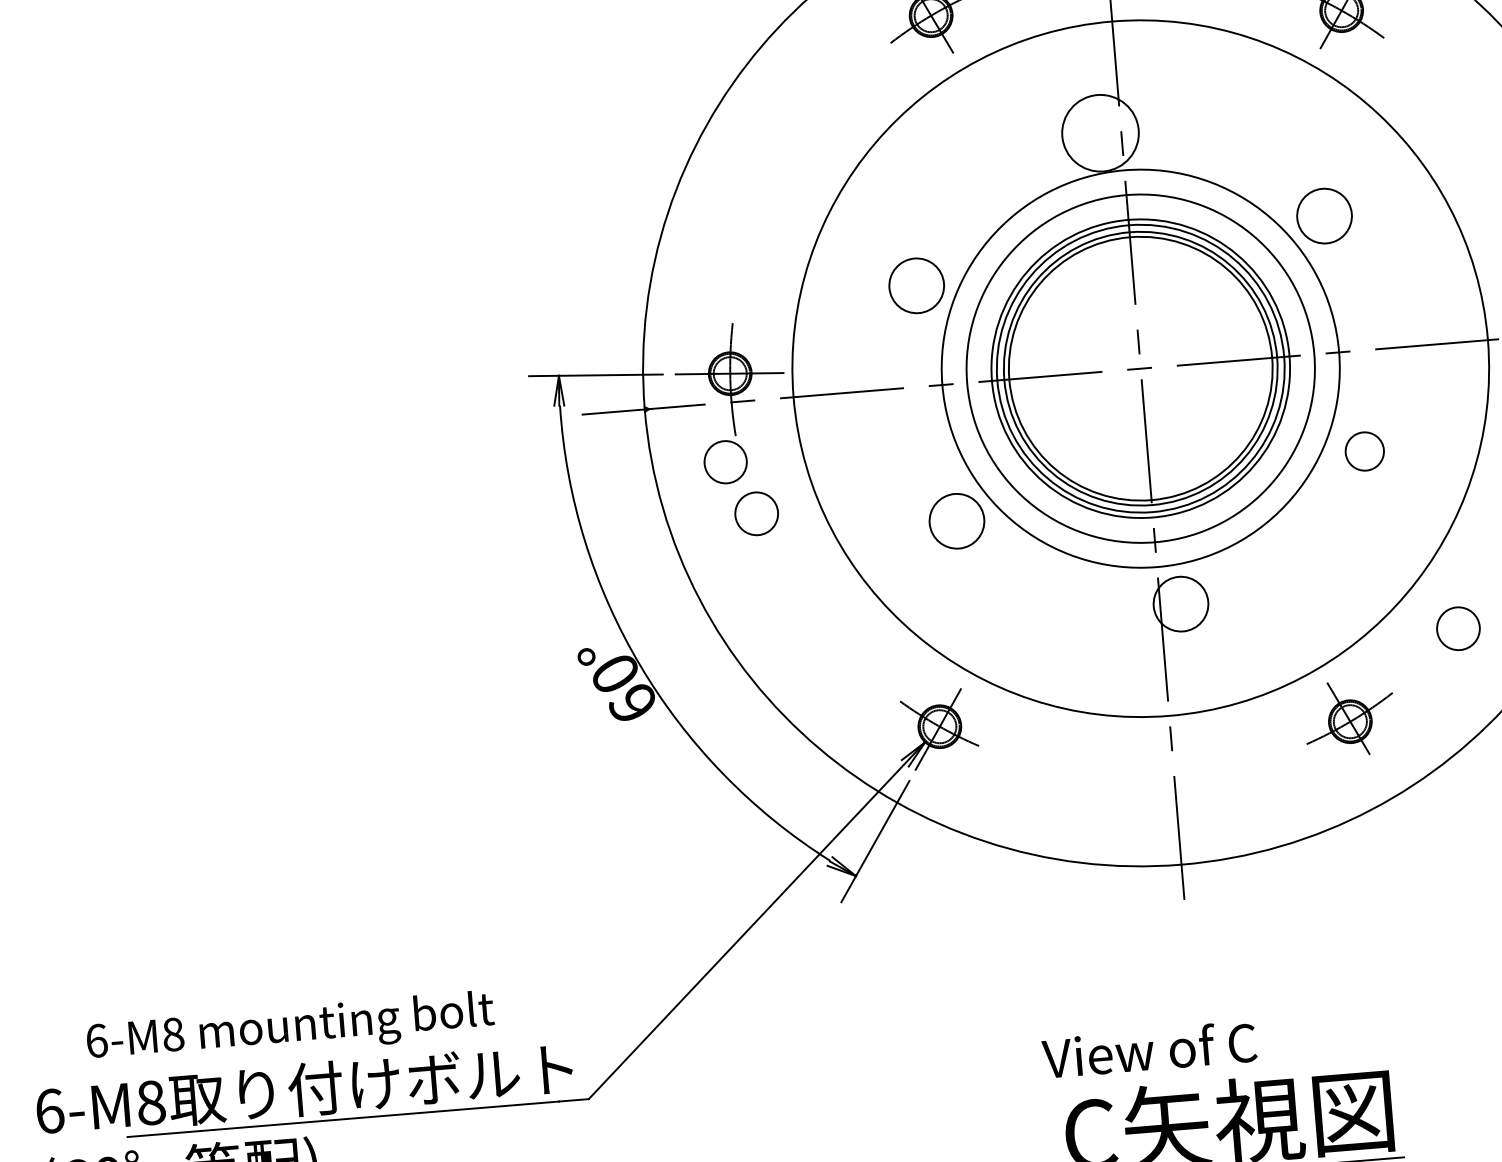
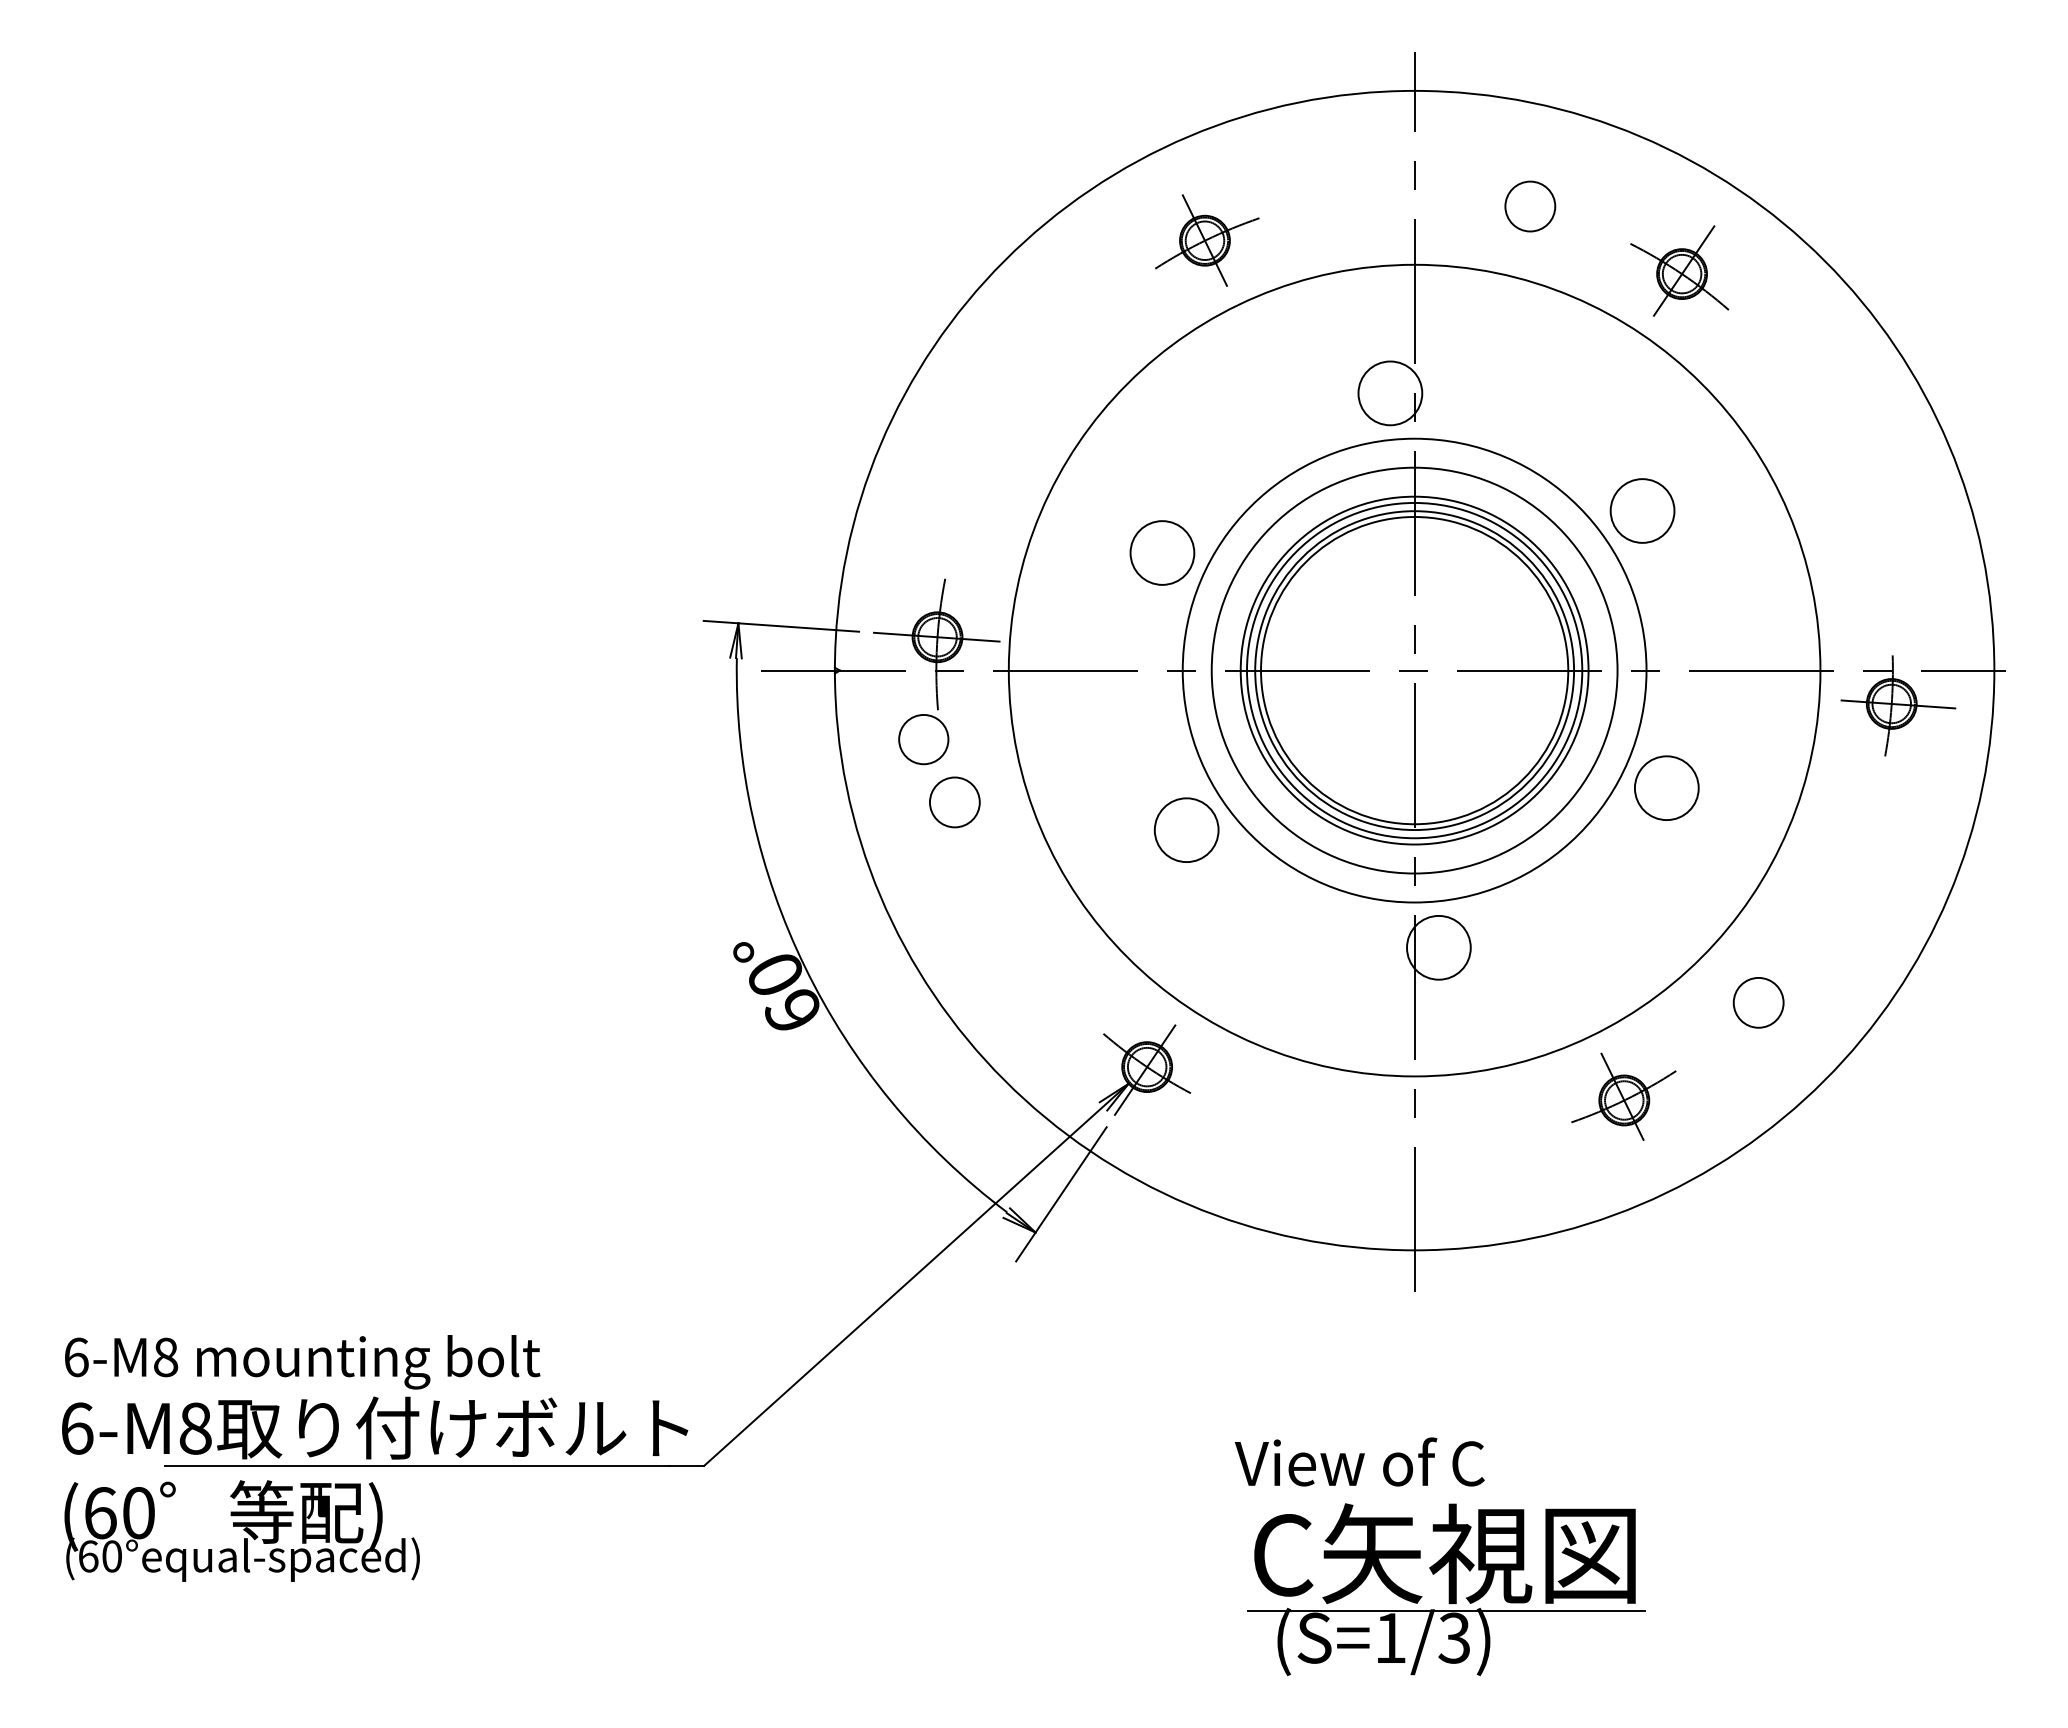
circle: (1100, 133) -> (1390, 393), size x0.71
circle: (1364, 450) -> (1666, 787), size x1.43
text: (290, 1029) -> (302, 1362), moved

